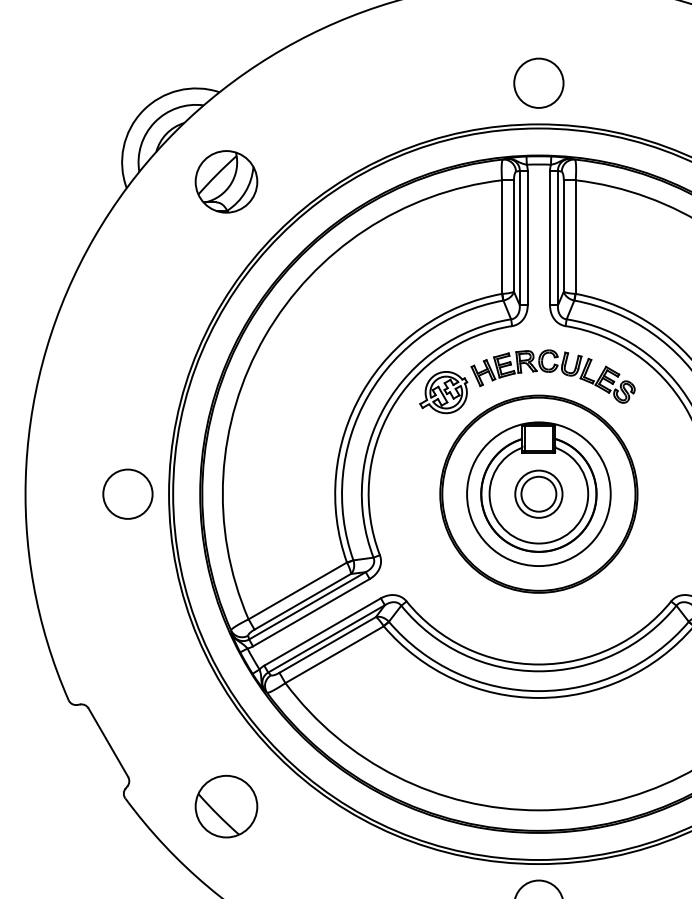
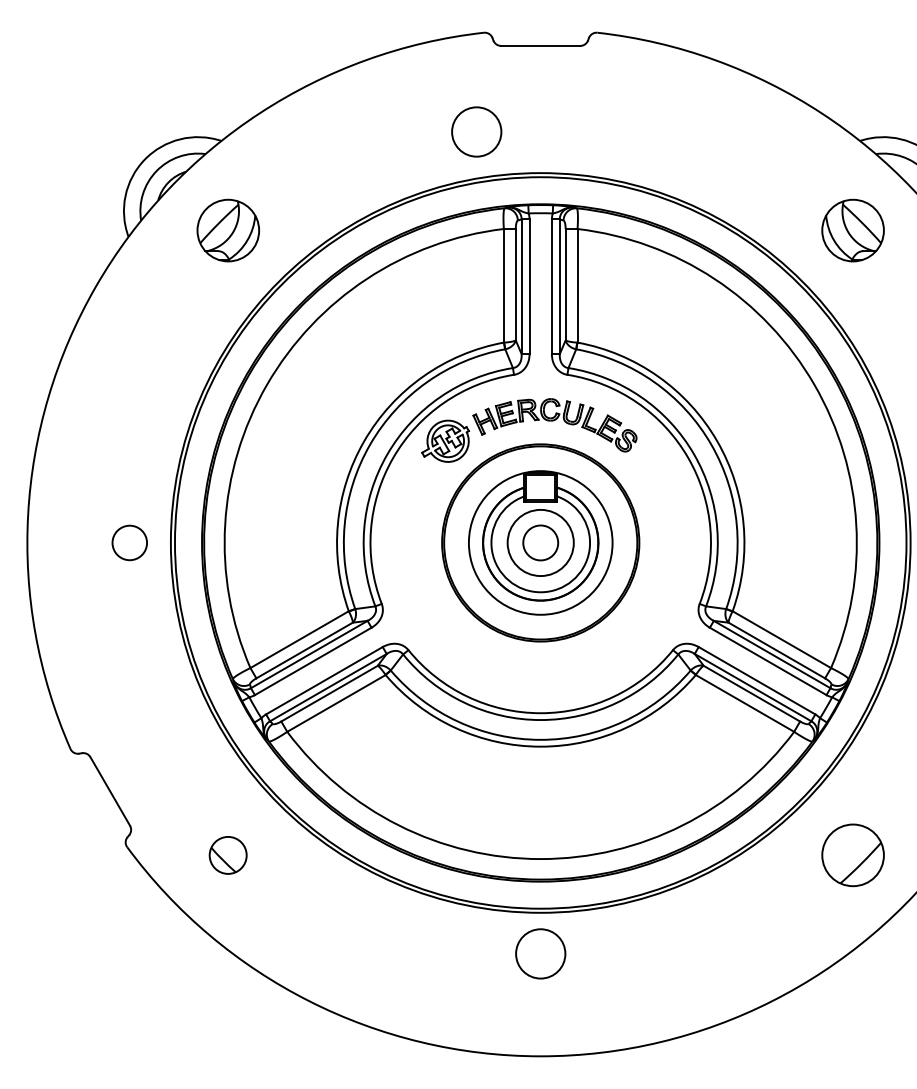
circle: (538, 82) -> (476, 131), moved
circle: (127, 493) -> (129, 542), size x0.7
circle: (538, 493) -> (540, 542), size x1.4
part: (225, 806) -> (227, 855), size x0.6

